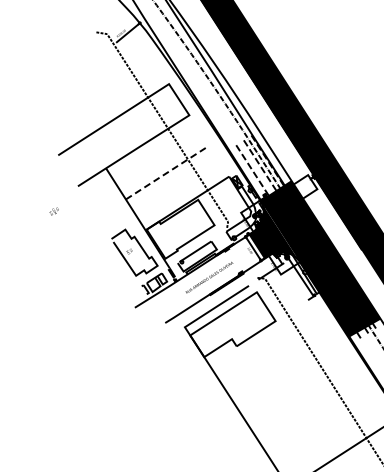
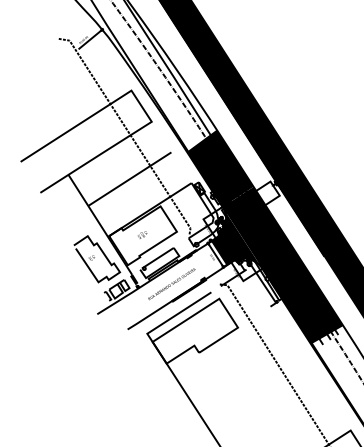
fill: (257, 161) -> (219, 168), added
line: (167, 172) -> (129, 179), dashed -> solid
text: (53, 211) -> (141, 235), moved

